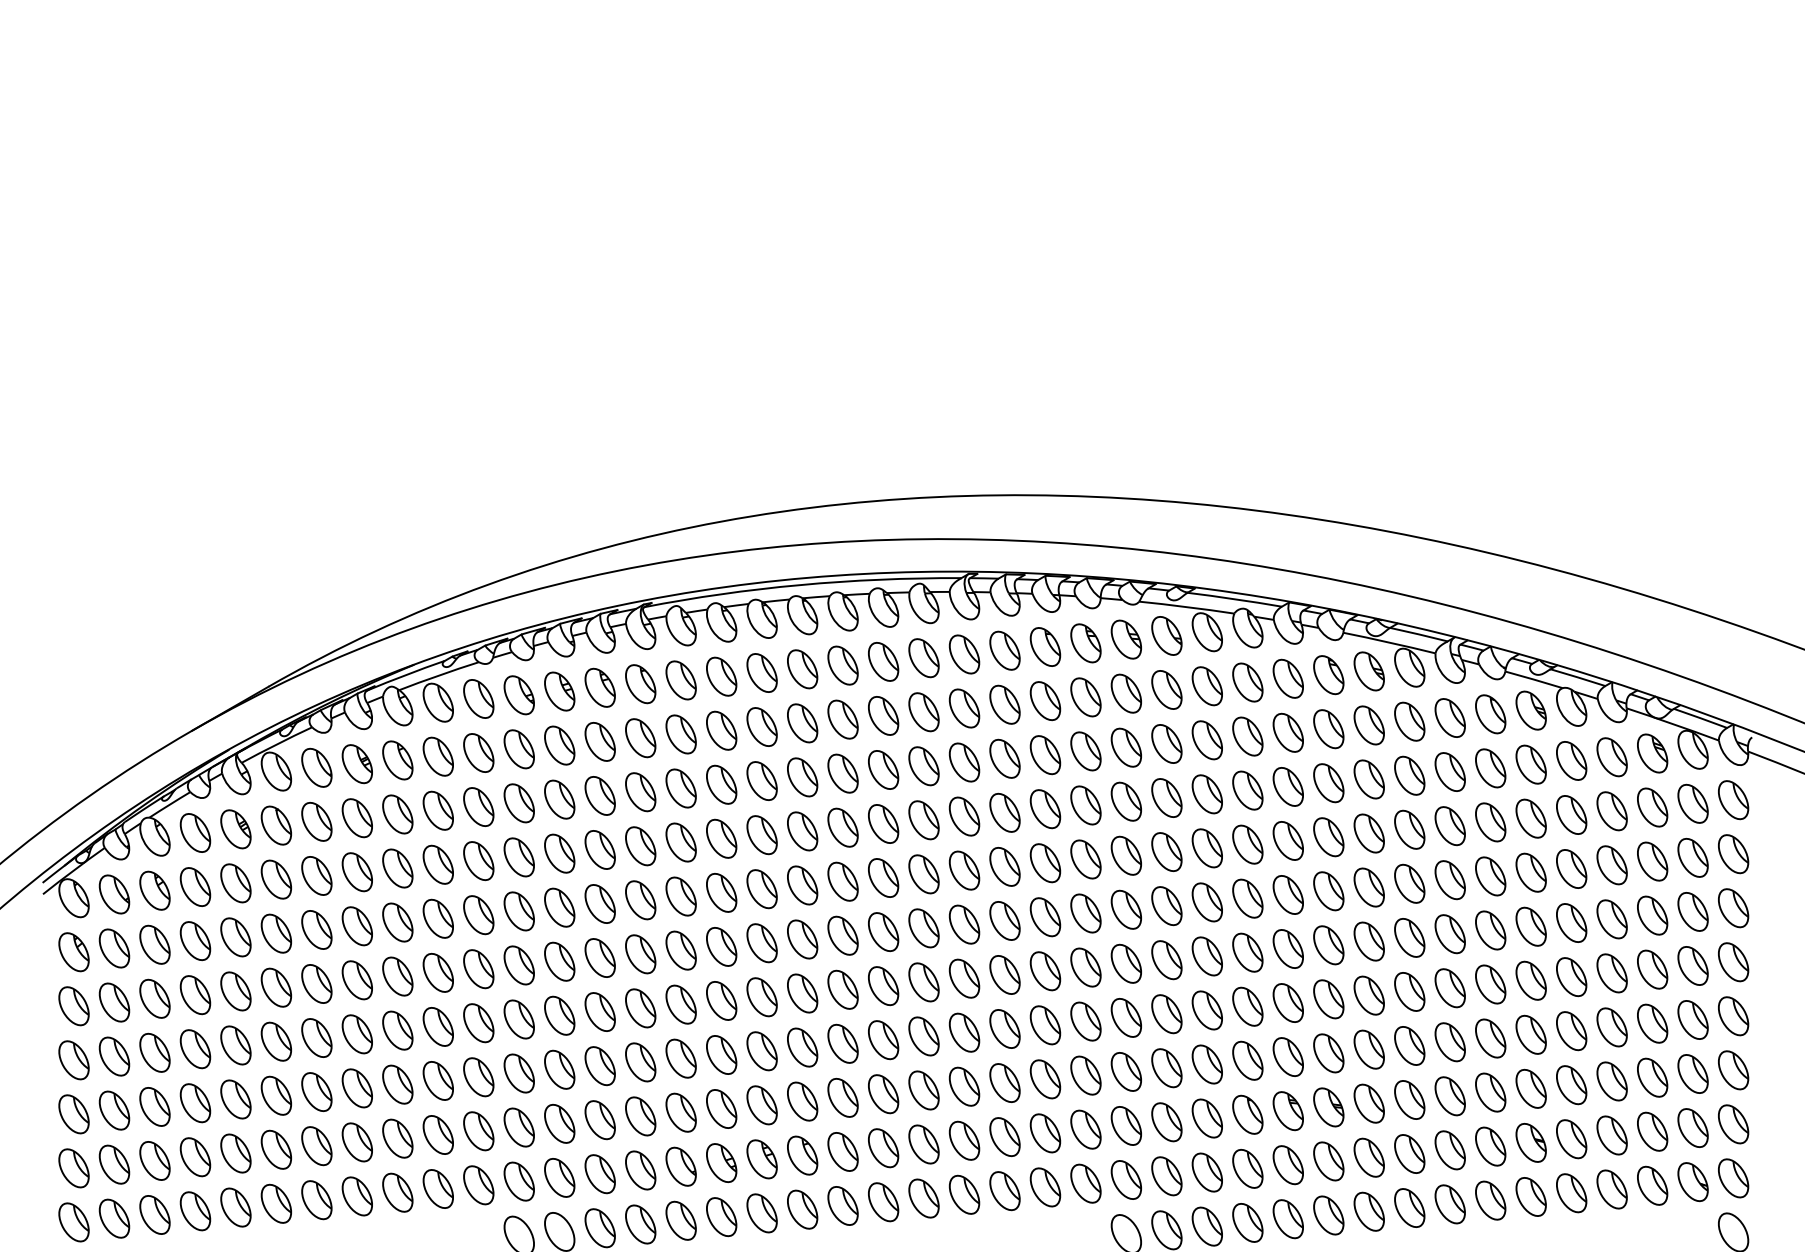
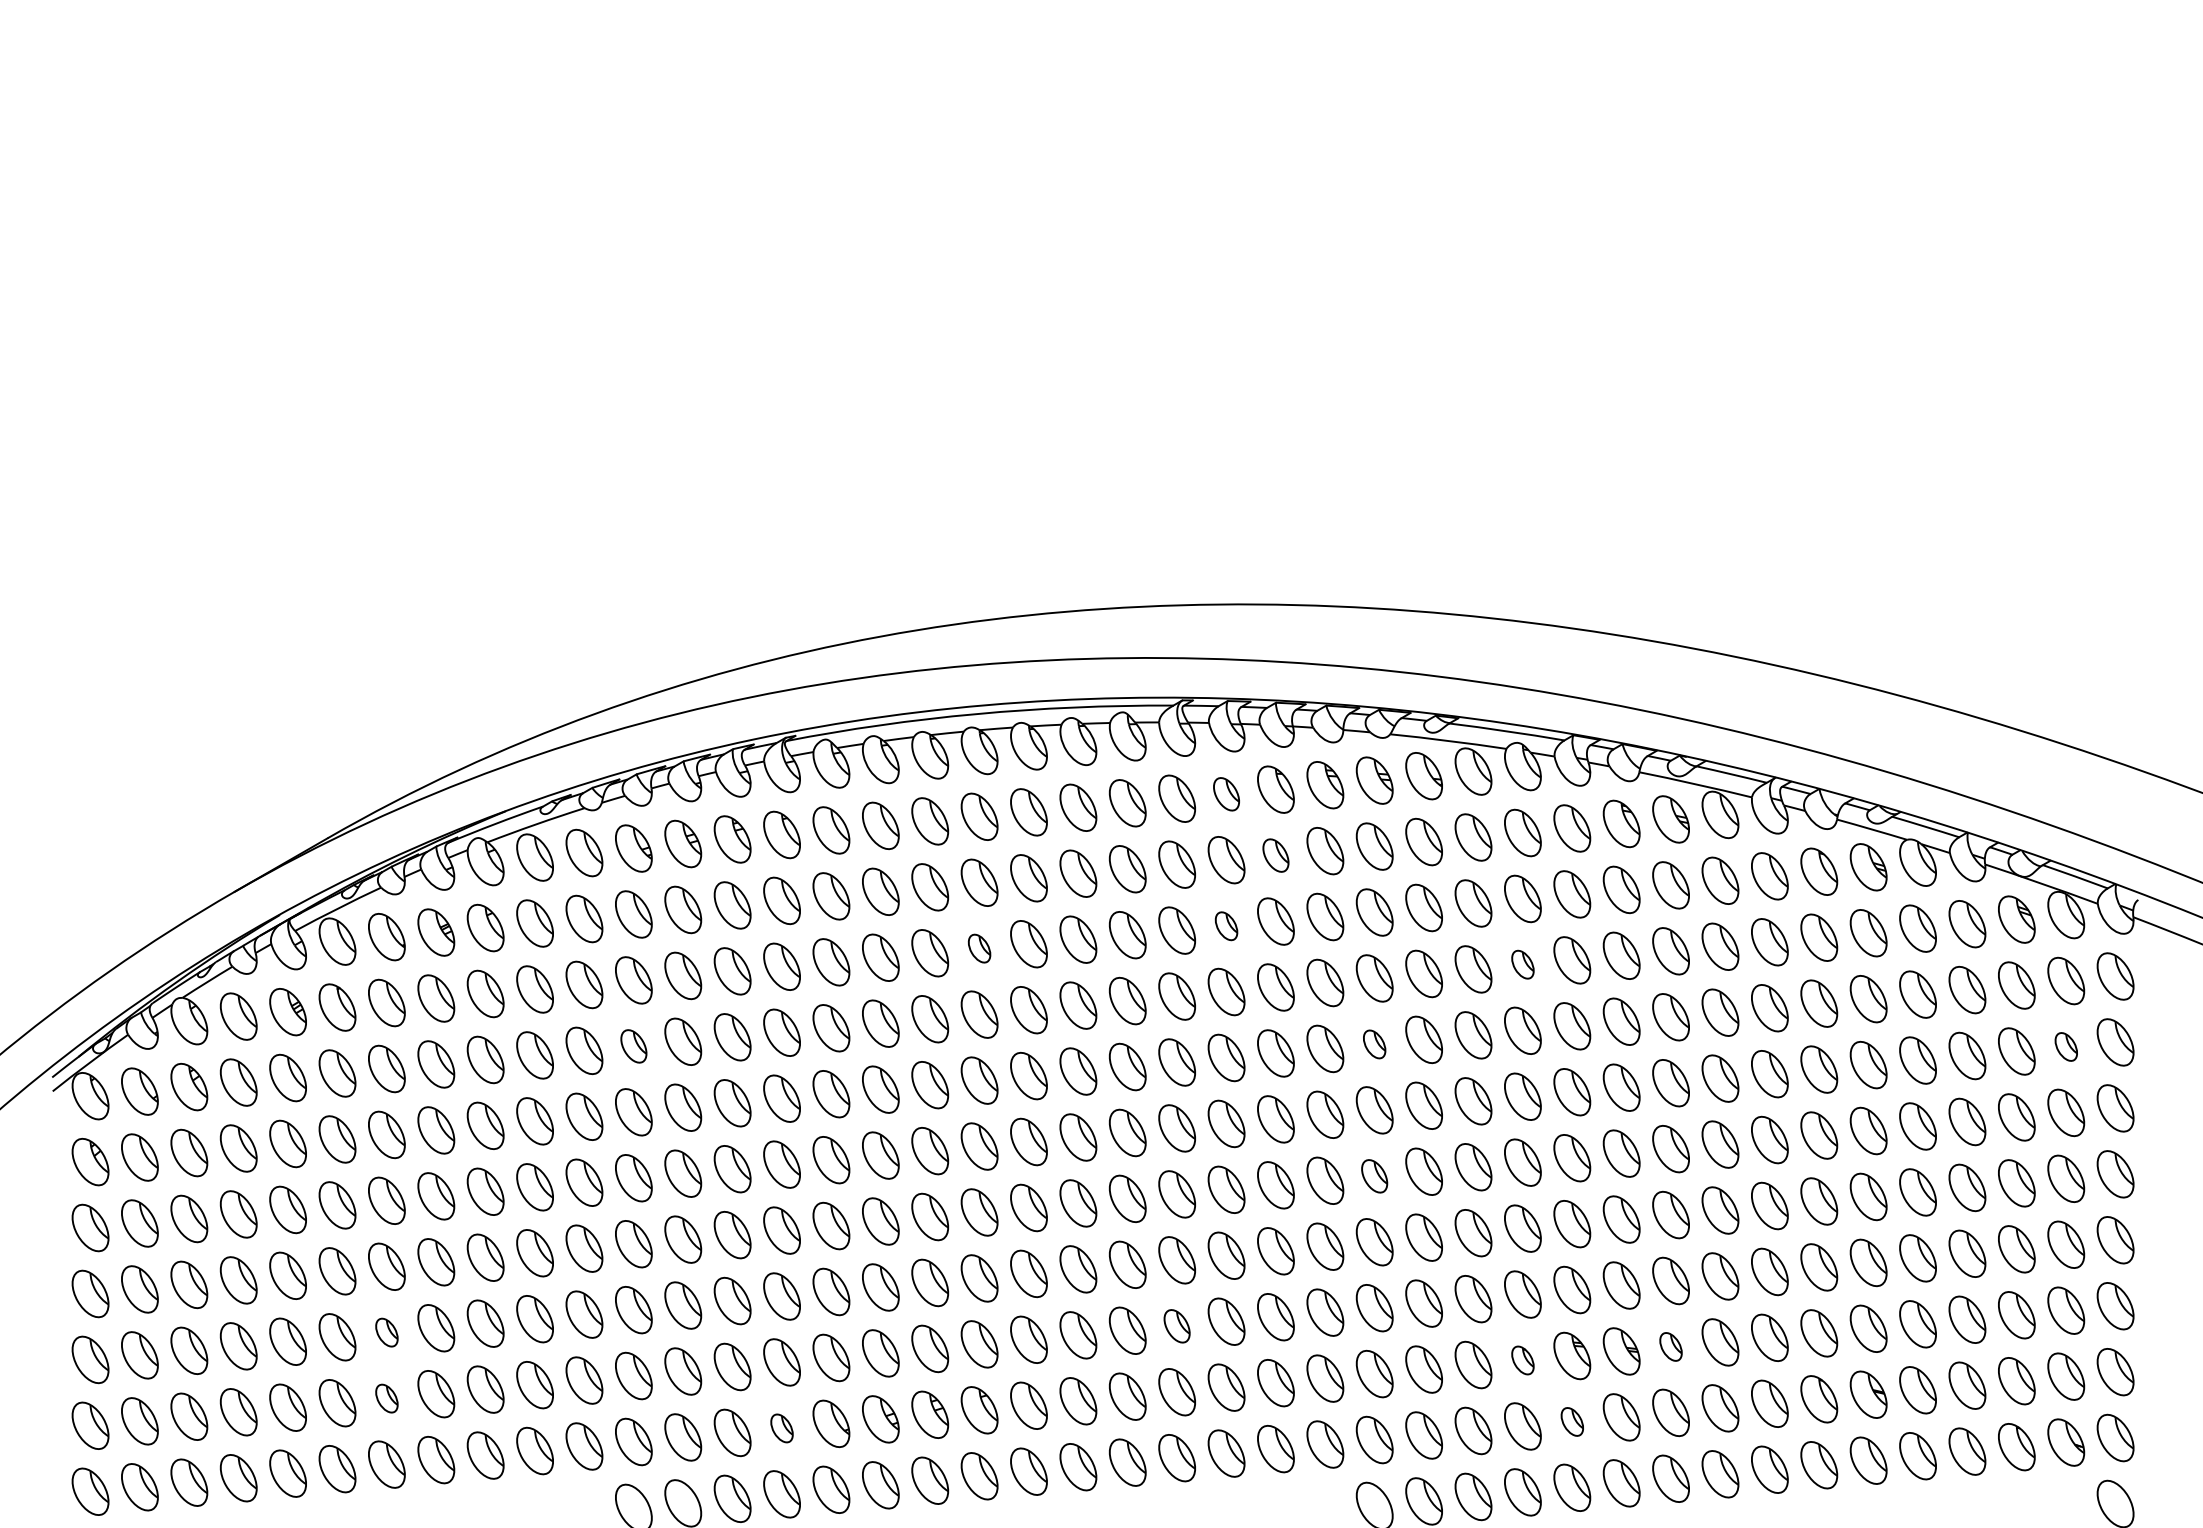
part: (1004, 650) -> (1226, 794), size x0.7
part: (1045, 700) -> (1275, 855), size x0.7
part: (1004, 759) -> (1226, 926), size x0.6
part: (802, 777) -> (979, 948), size x0.6
part: (1247, 790) -> (1522, 964), size x0.6
part: (1126, 855) -> (1374, 1044), size x0.6
part: (518, 857) -> (633, 1046), size x0.7
part: (1693, 857) -> (2066, 1046), size x0.6
part: (1126, 964) -> (1374, 1176), size x0.7
part: (963, 1086) -> (1176, 1326), size x0.7
part: (316, 1091) -> (386, 1332), size x0.6
part: (1368, 1103) -> (1670, 1346), size x0.6
part: (1247, 1114) -> (1522, 1360), size x0.6
part: (316, 1145) -> (386, 1398), size x0.6
part: (1288, 1164) -> (1572, 1421), size x0.6
part: (640, 1170) -> (781, 1428), size x0.6

